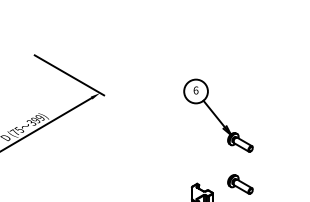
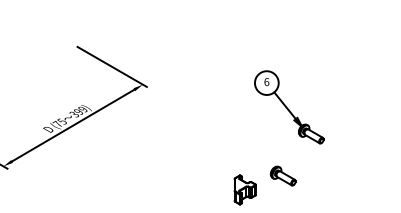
part: (218, 115) -> (289, 107), moved

